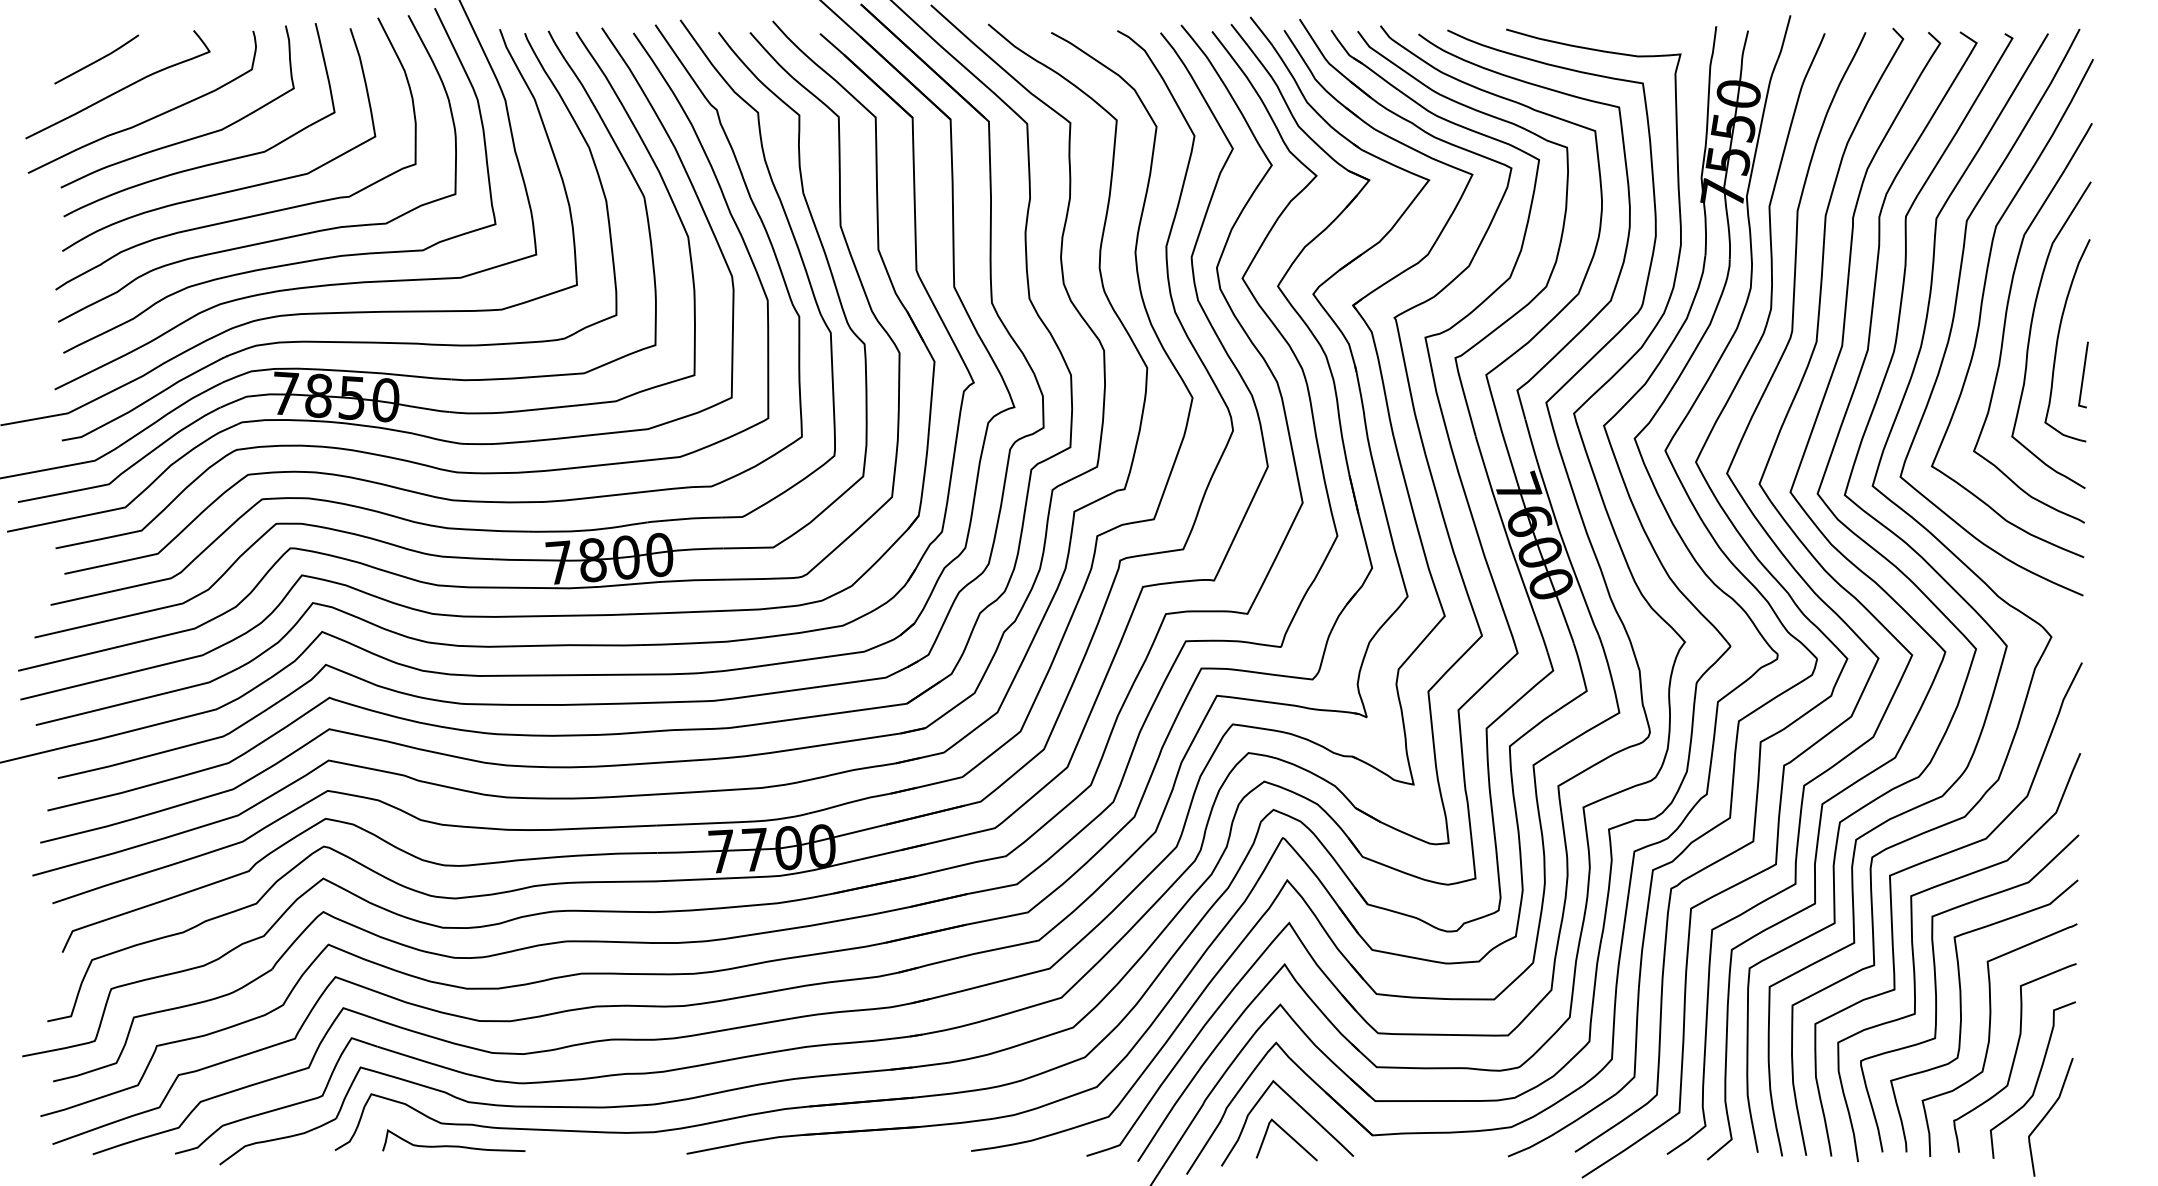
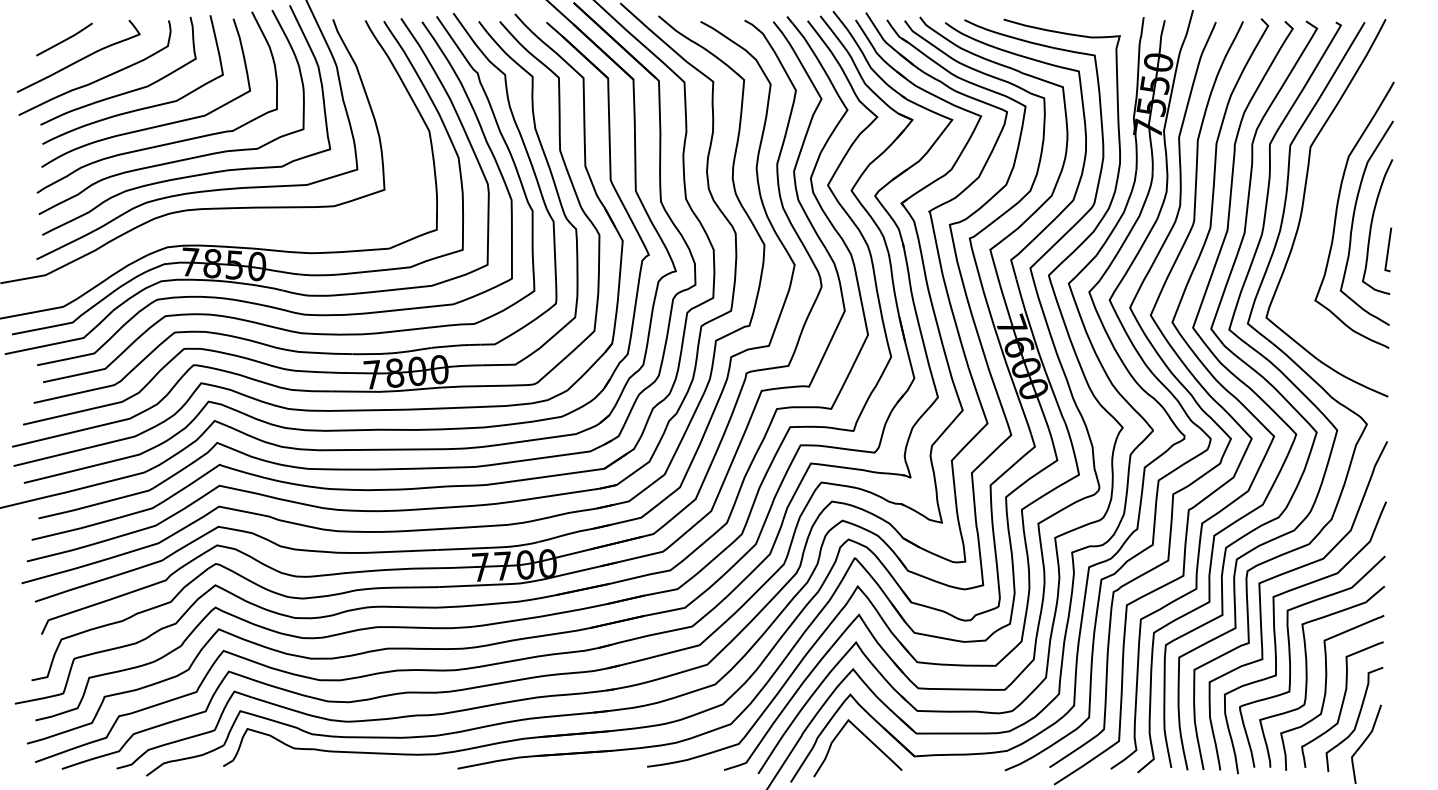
curve: (1983, 307) -> (1321, 204), removed
part: (336, 340) -> (224, 226), removed
curve: (1288, 1137) -> (858, 757), removed
curve: (453, 1144) -> (302, 762), removed

